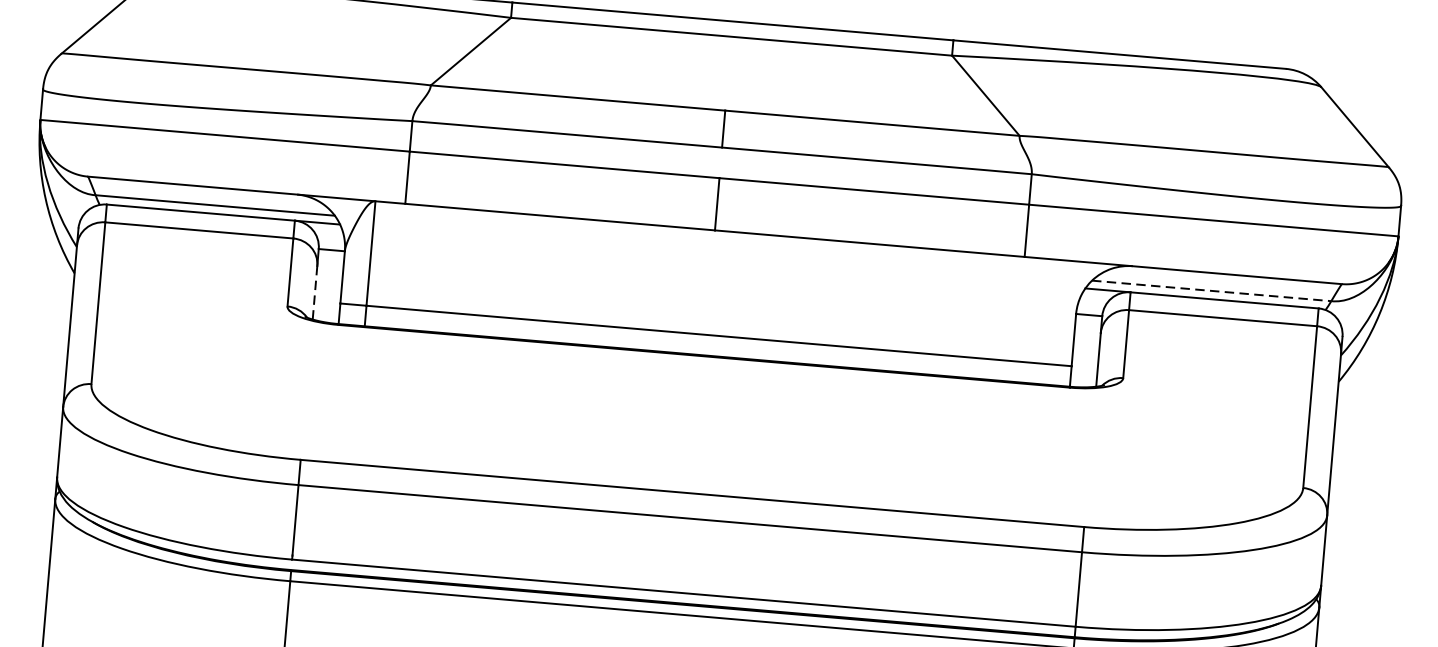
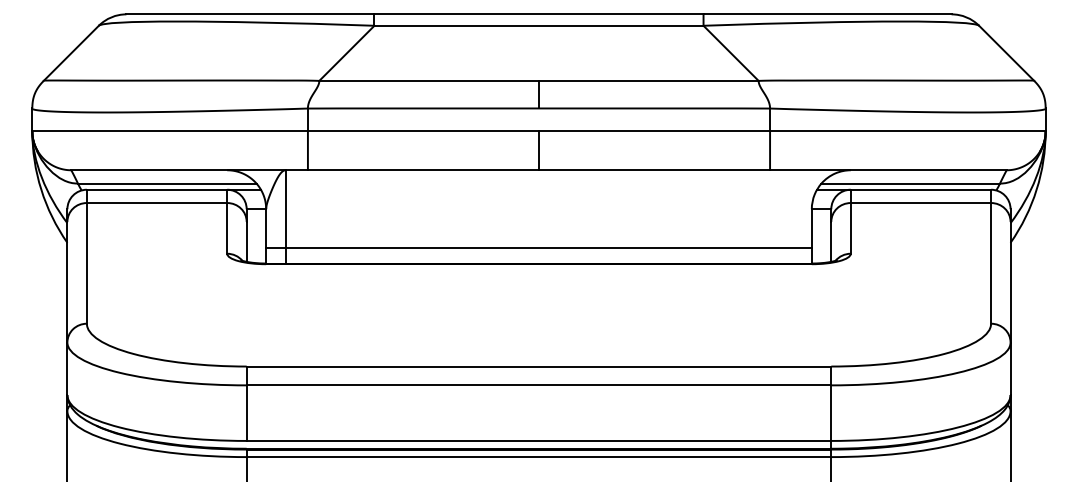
line: (1212, 290) -> (911, 183), dashed -> solid
line: (314, 292) -> (246, 241), dashed -> solid

